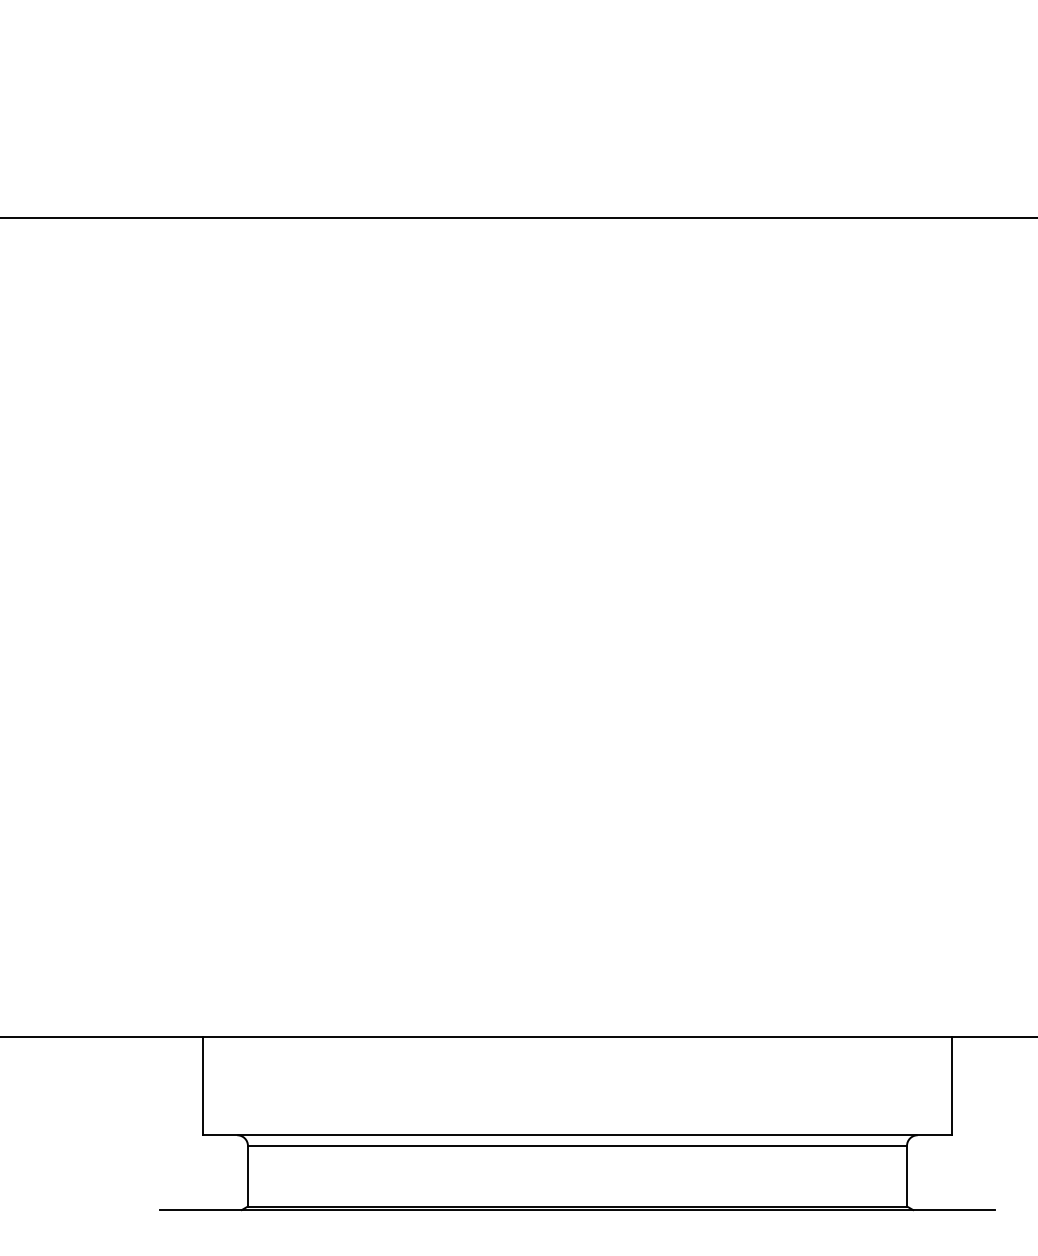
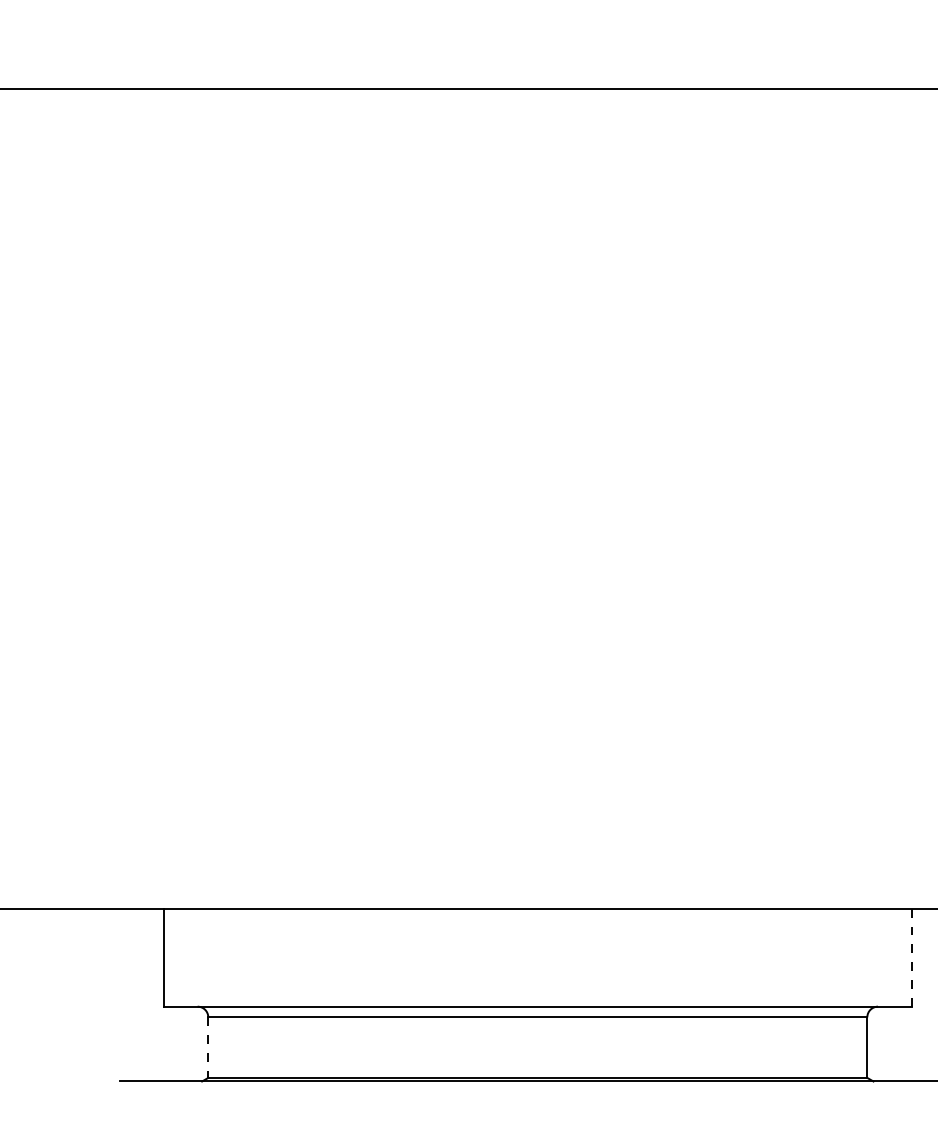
line: (951, 1086) -> (911, 957), solid -> dashed
line: (247, 1176) -> (207, 1047), solid -> dashed

